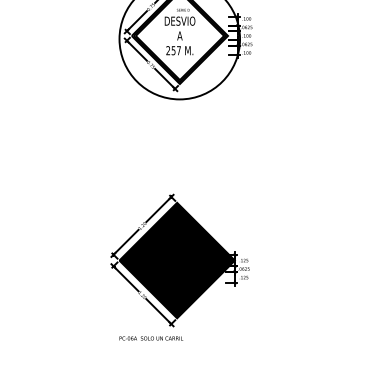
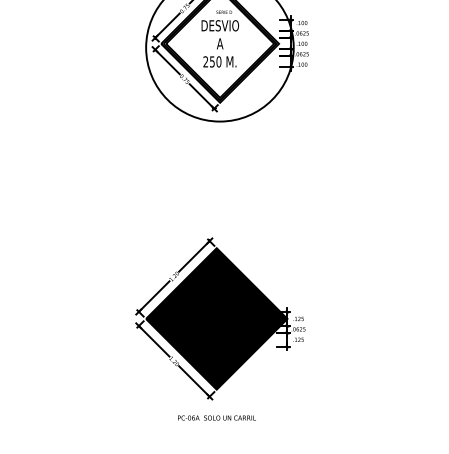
text: (178, 50) -> (218, 61), 257 -> 250
text: (151, 338) -> (217, 418), moved

